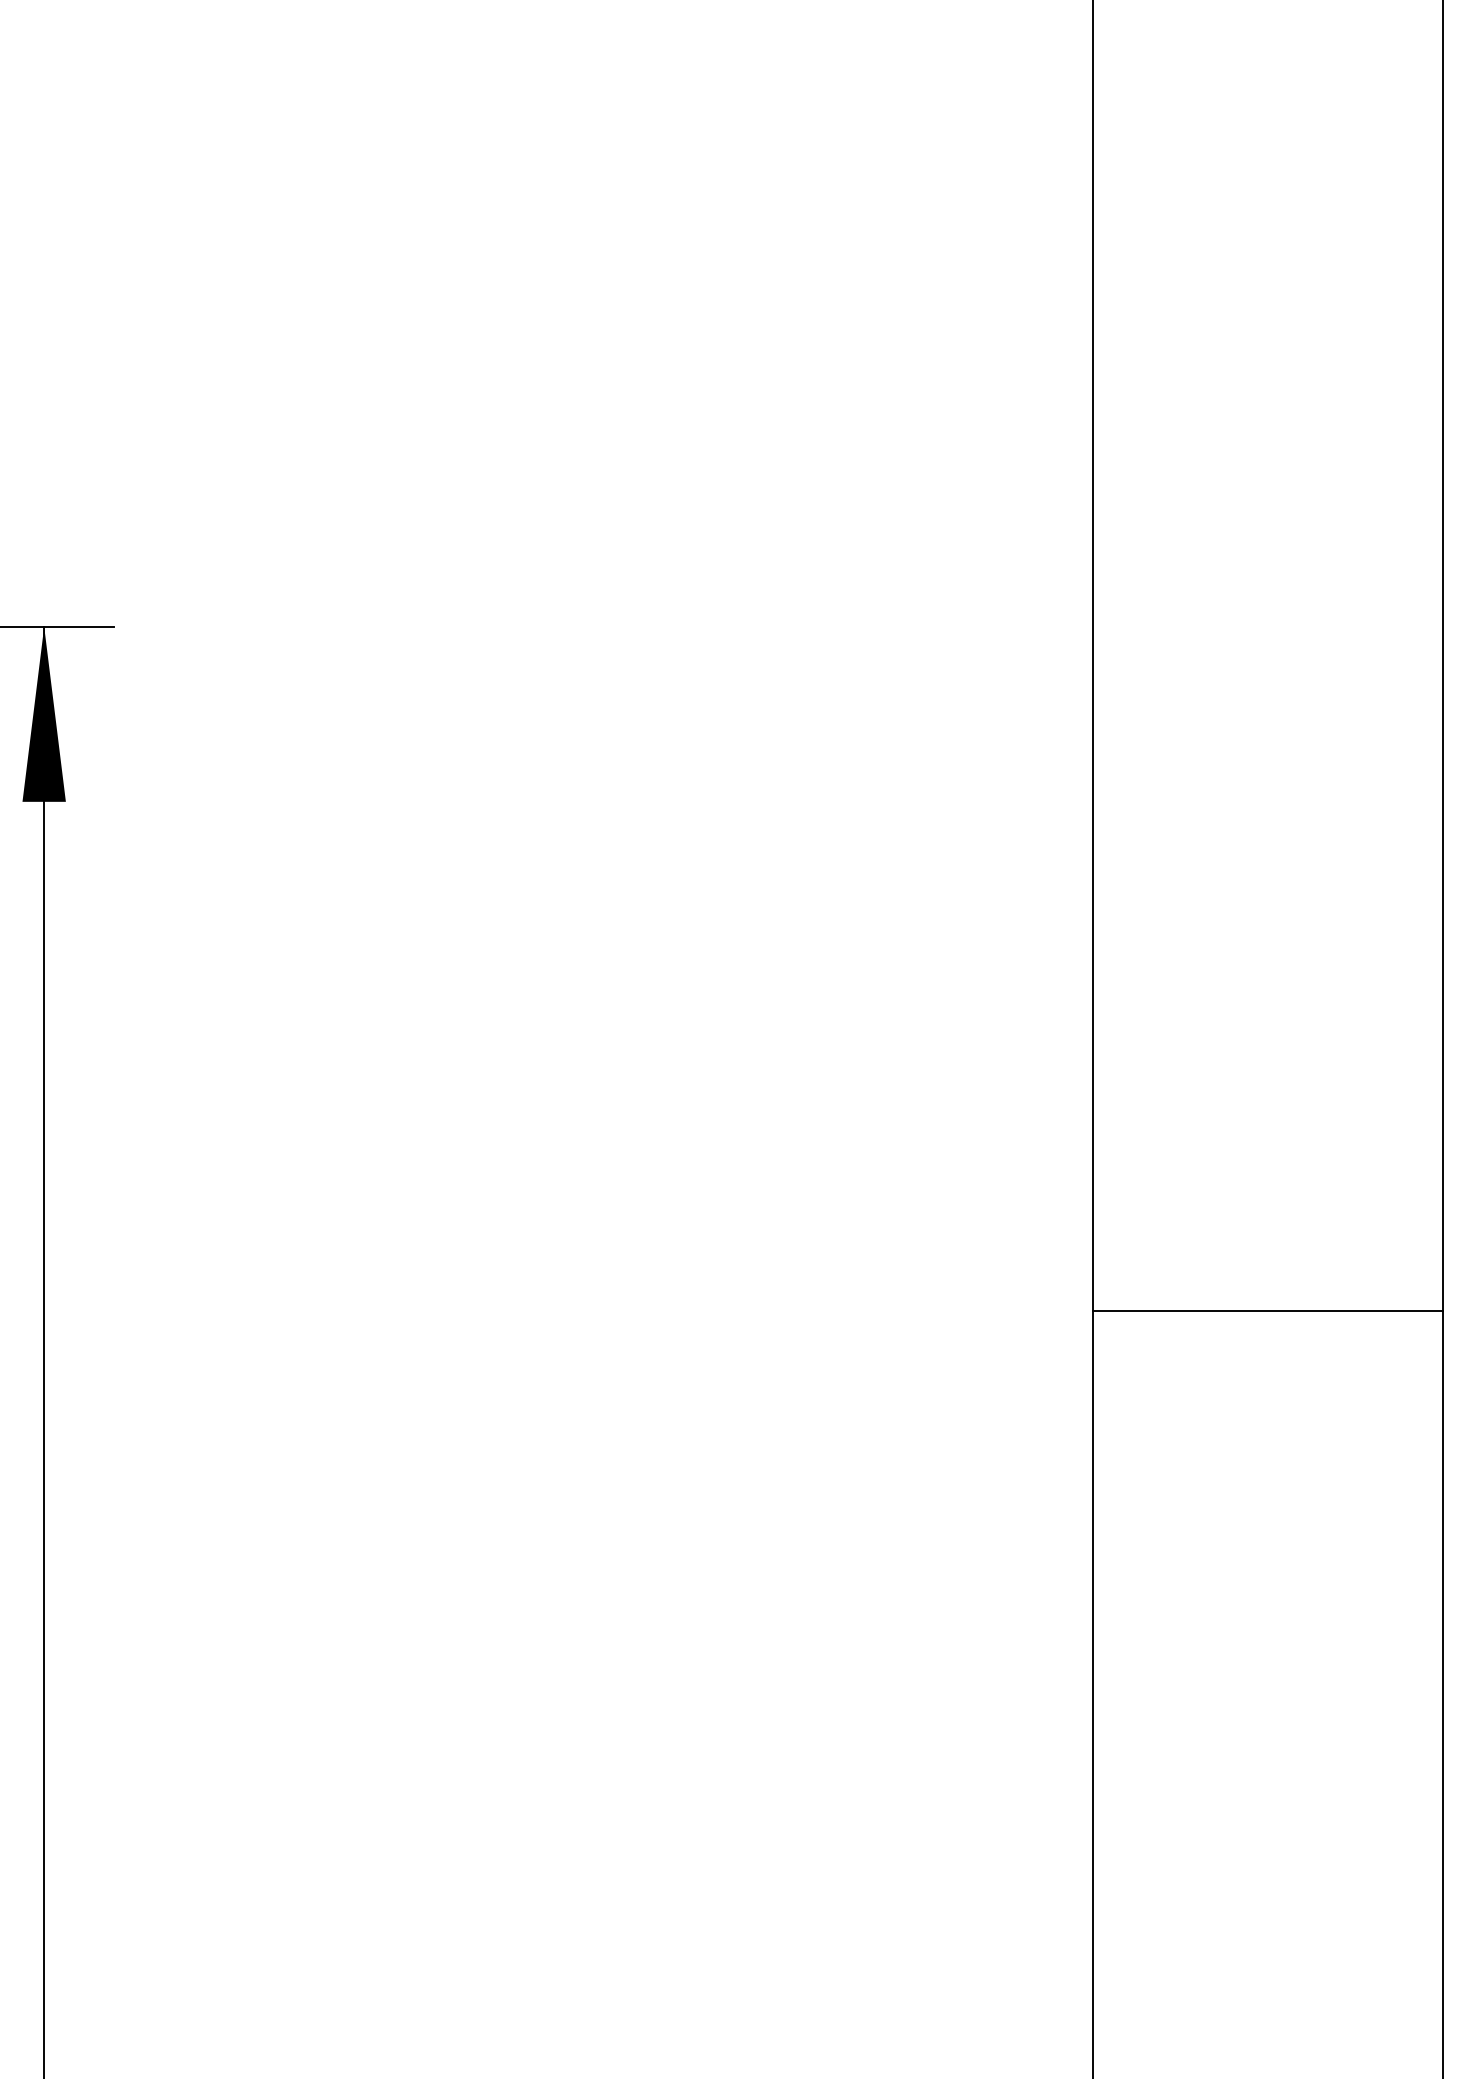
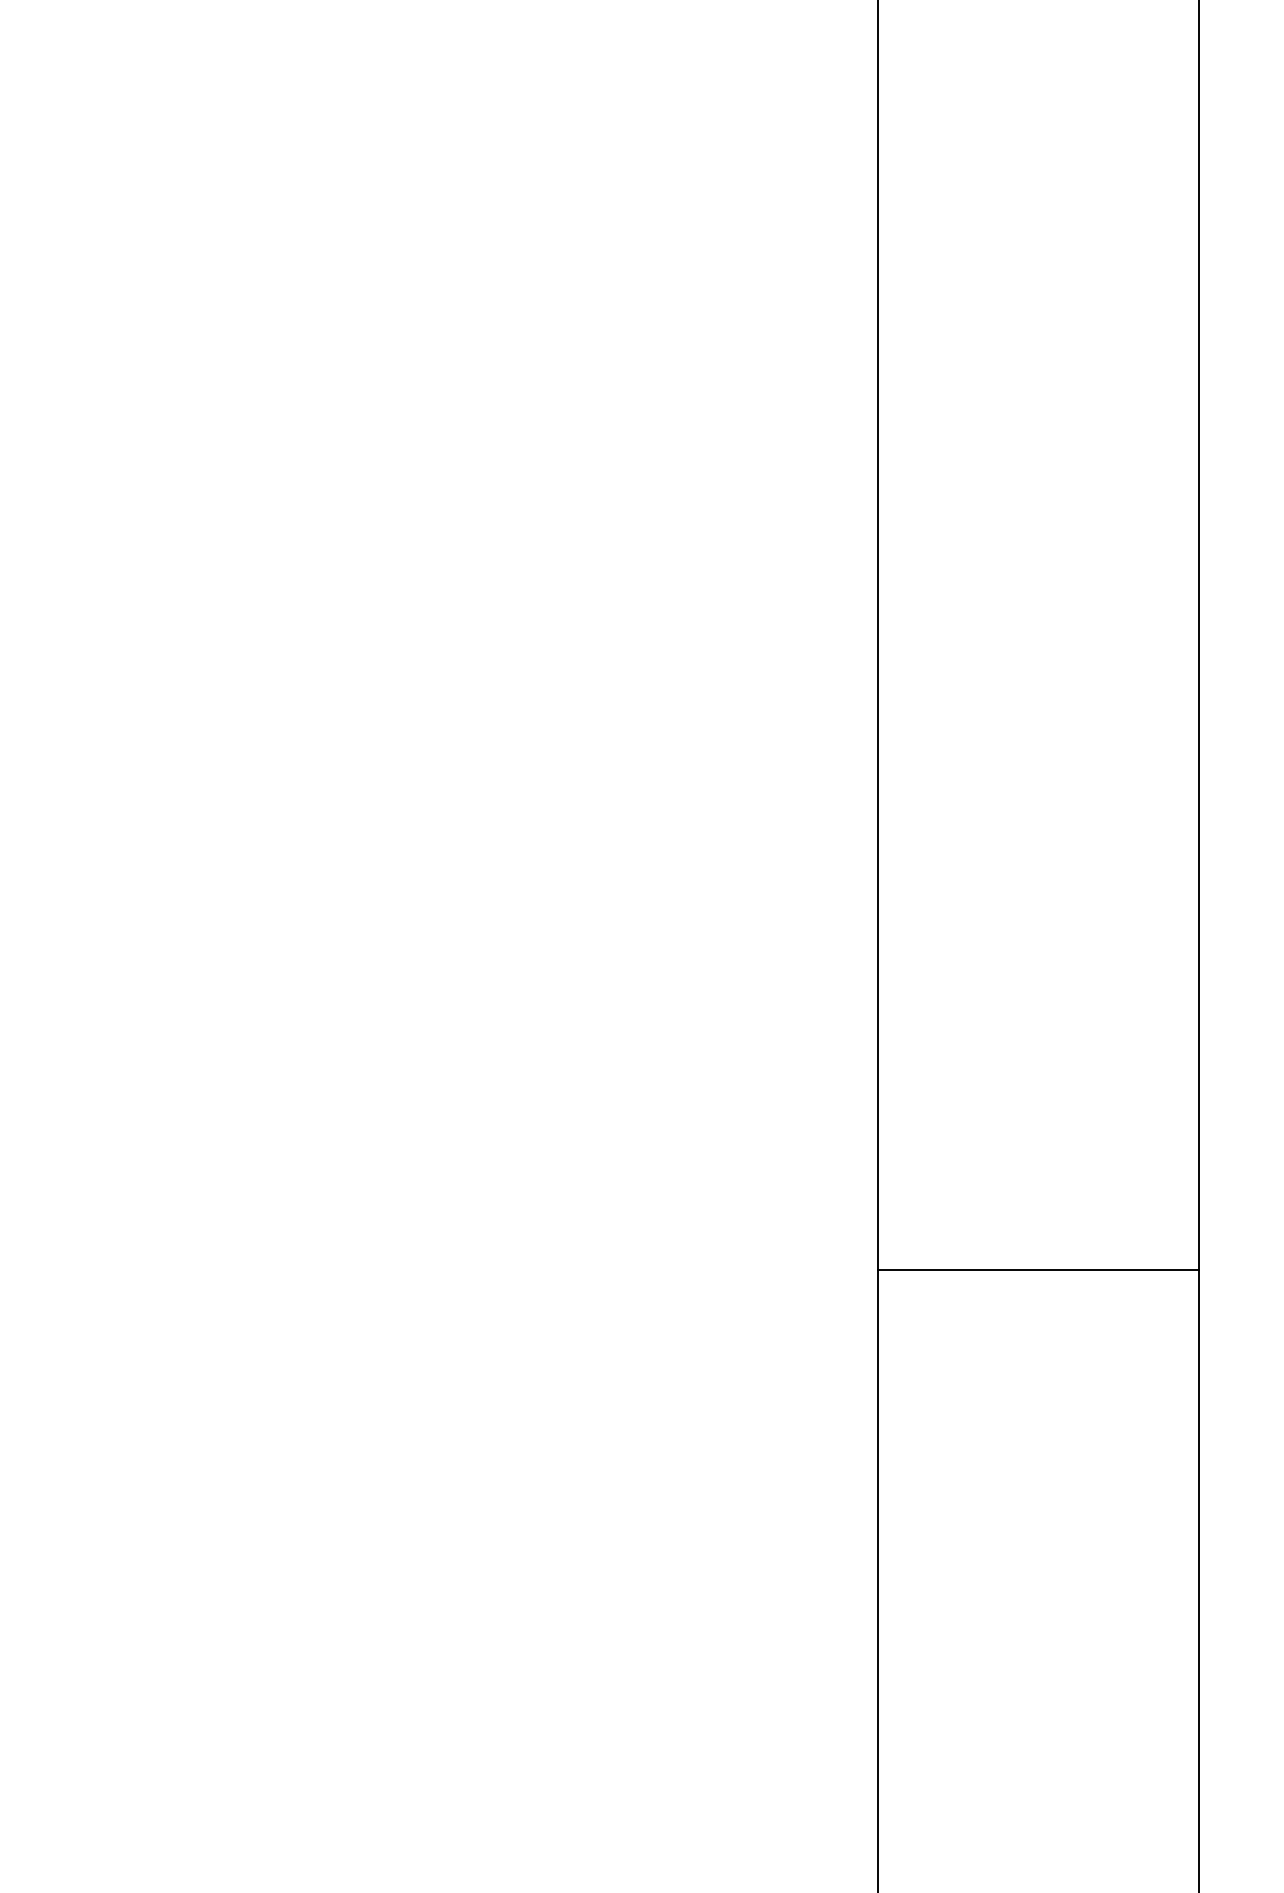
line: (1268, 1311) -> (1038, 1270), moved

